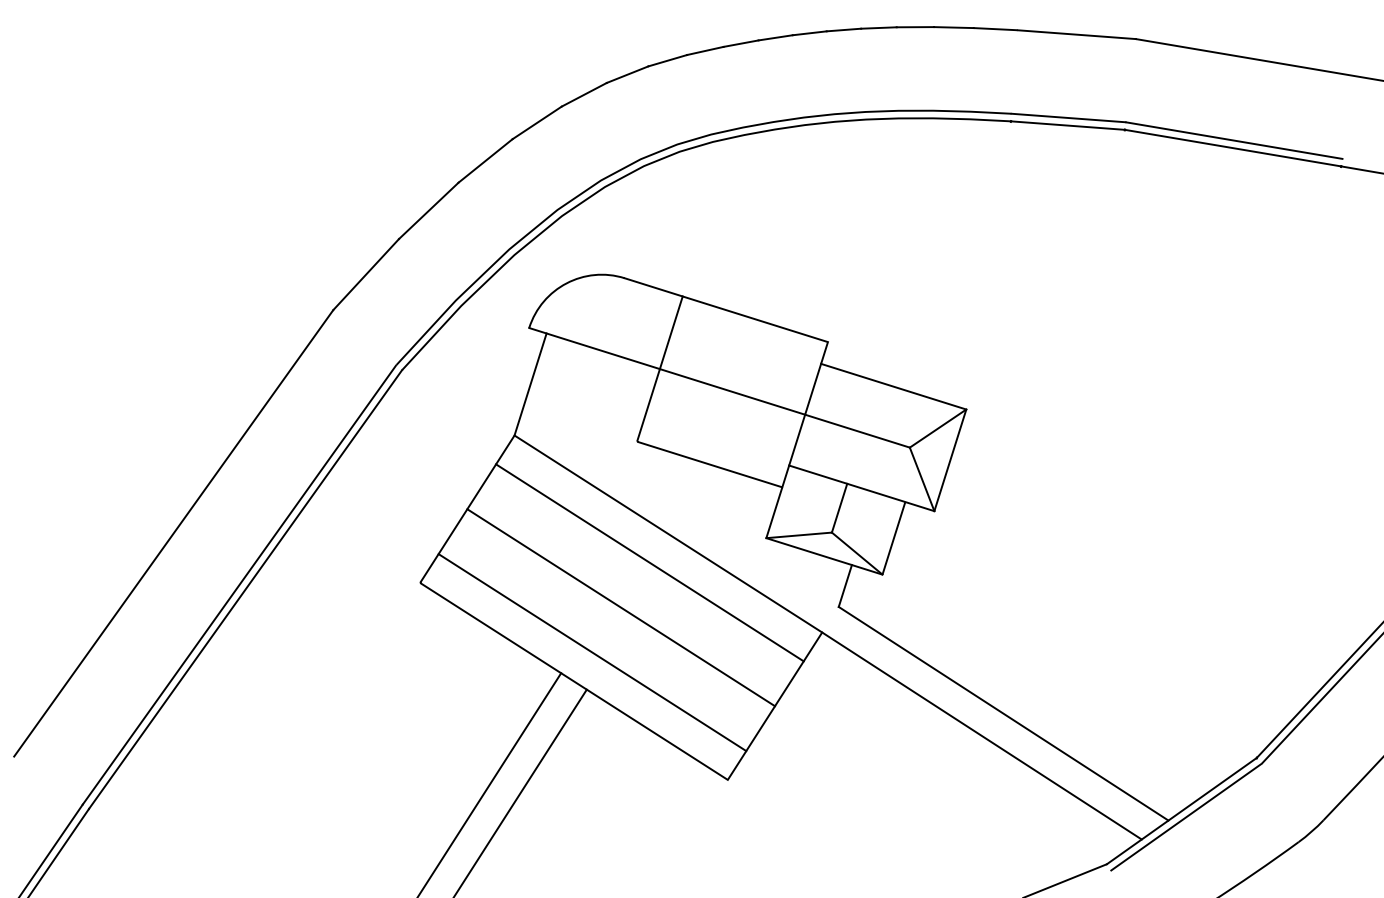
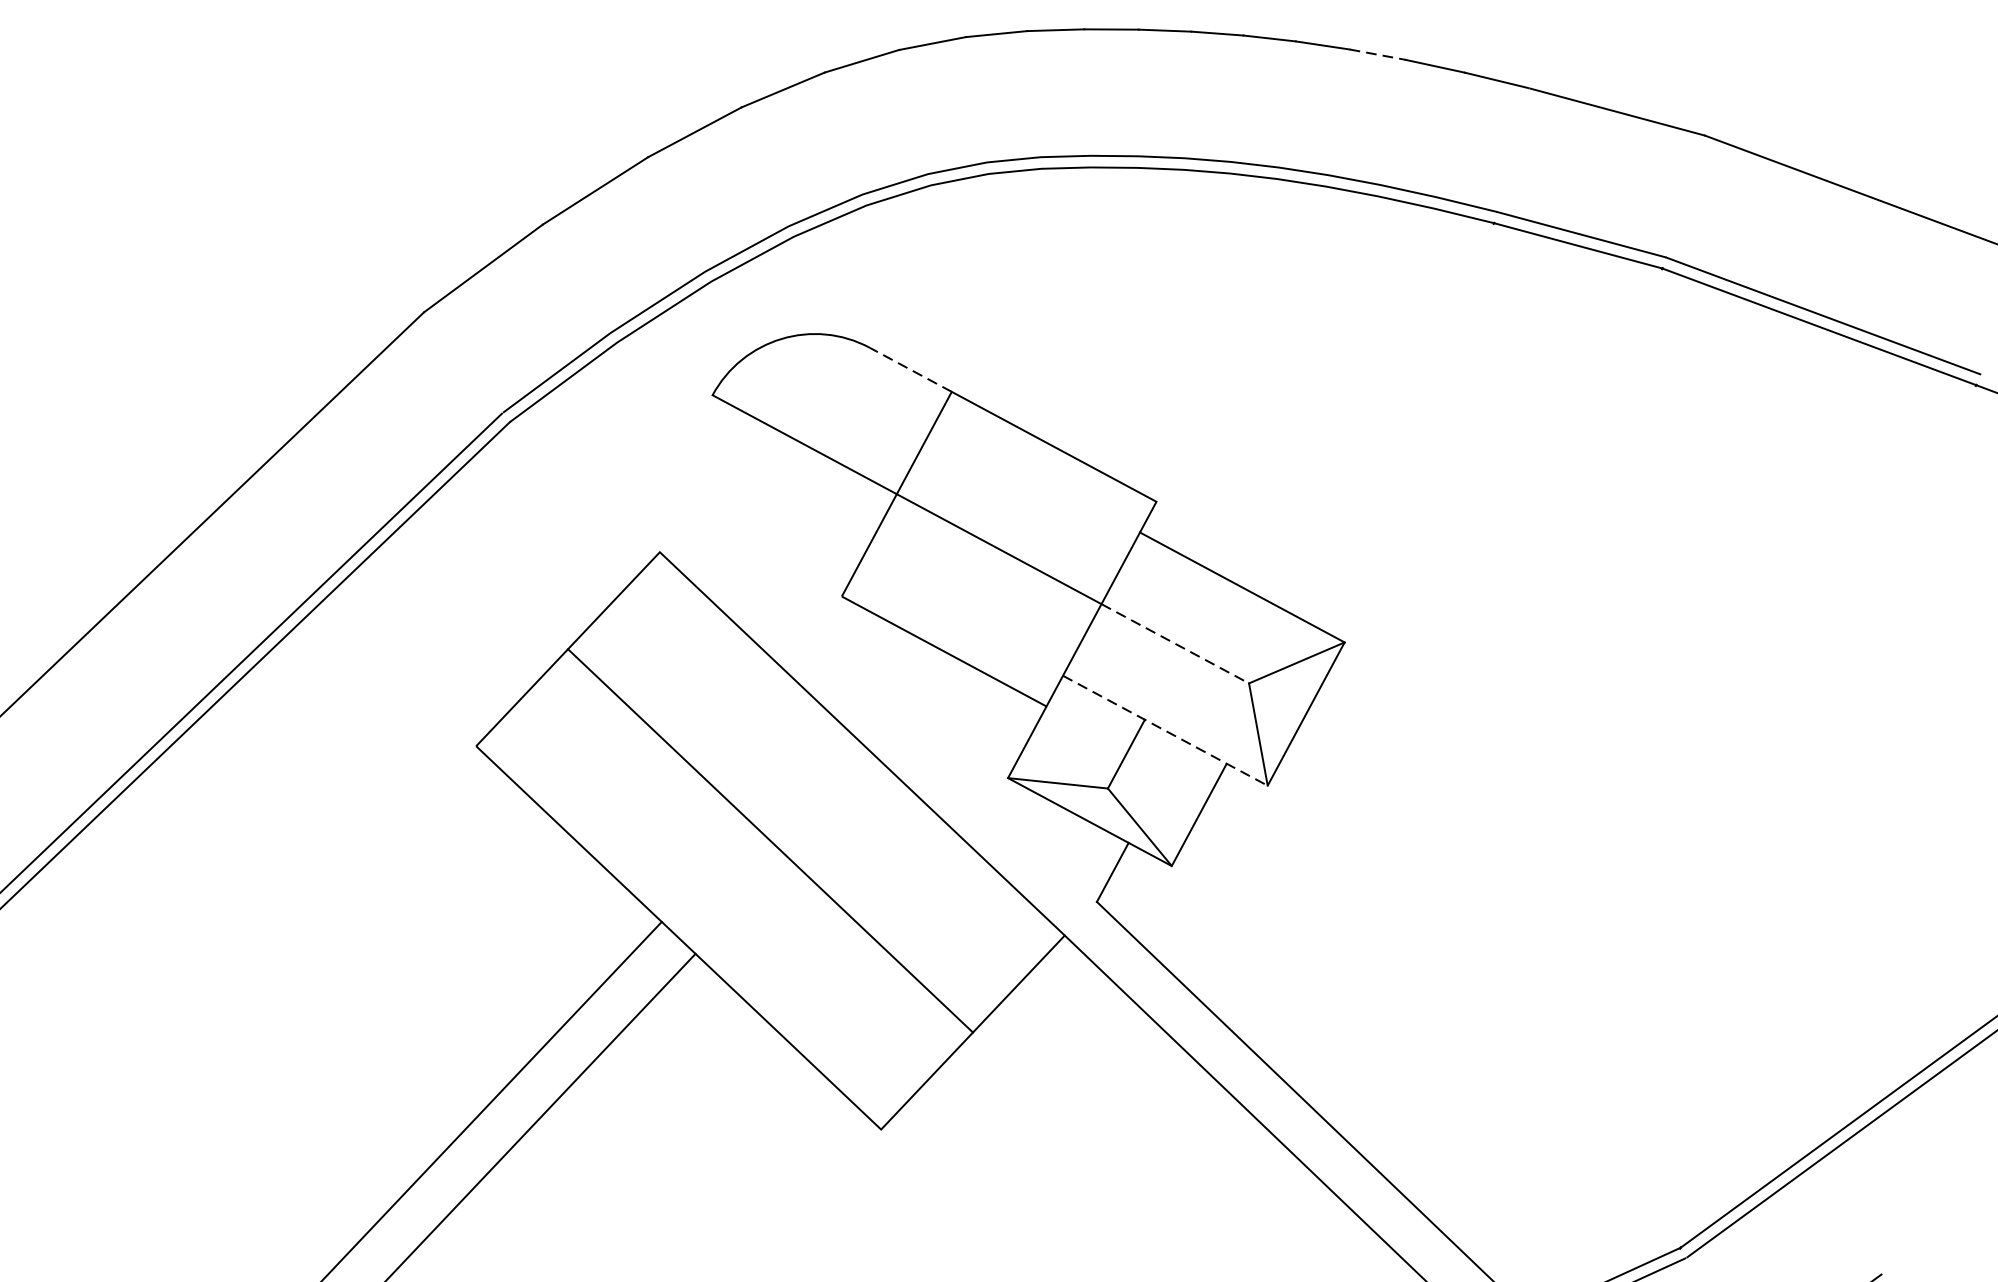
line: (915, 27) -> (1377, 55), solid -> dashed
line: (653, 287) -> (910, 370), solid -> dashed
line: (530, 384) -> (698, 480), removed
line: (857, 431) -> (1175, 644), solid -> dashed
line: (862, 488) -> (1166, 731), solid -> dashed
line: (649, 562) -> (825, 781), removed
line: (592, 652) -> (714, 899), removed

